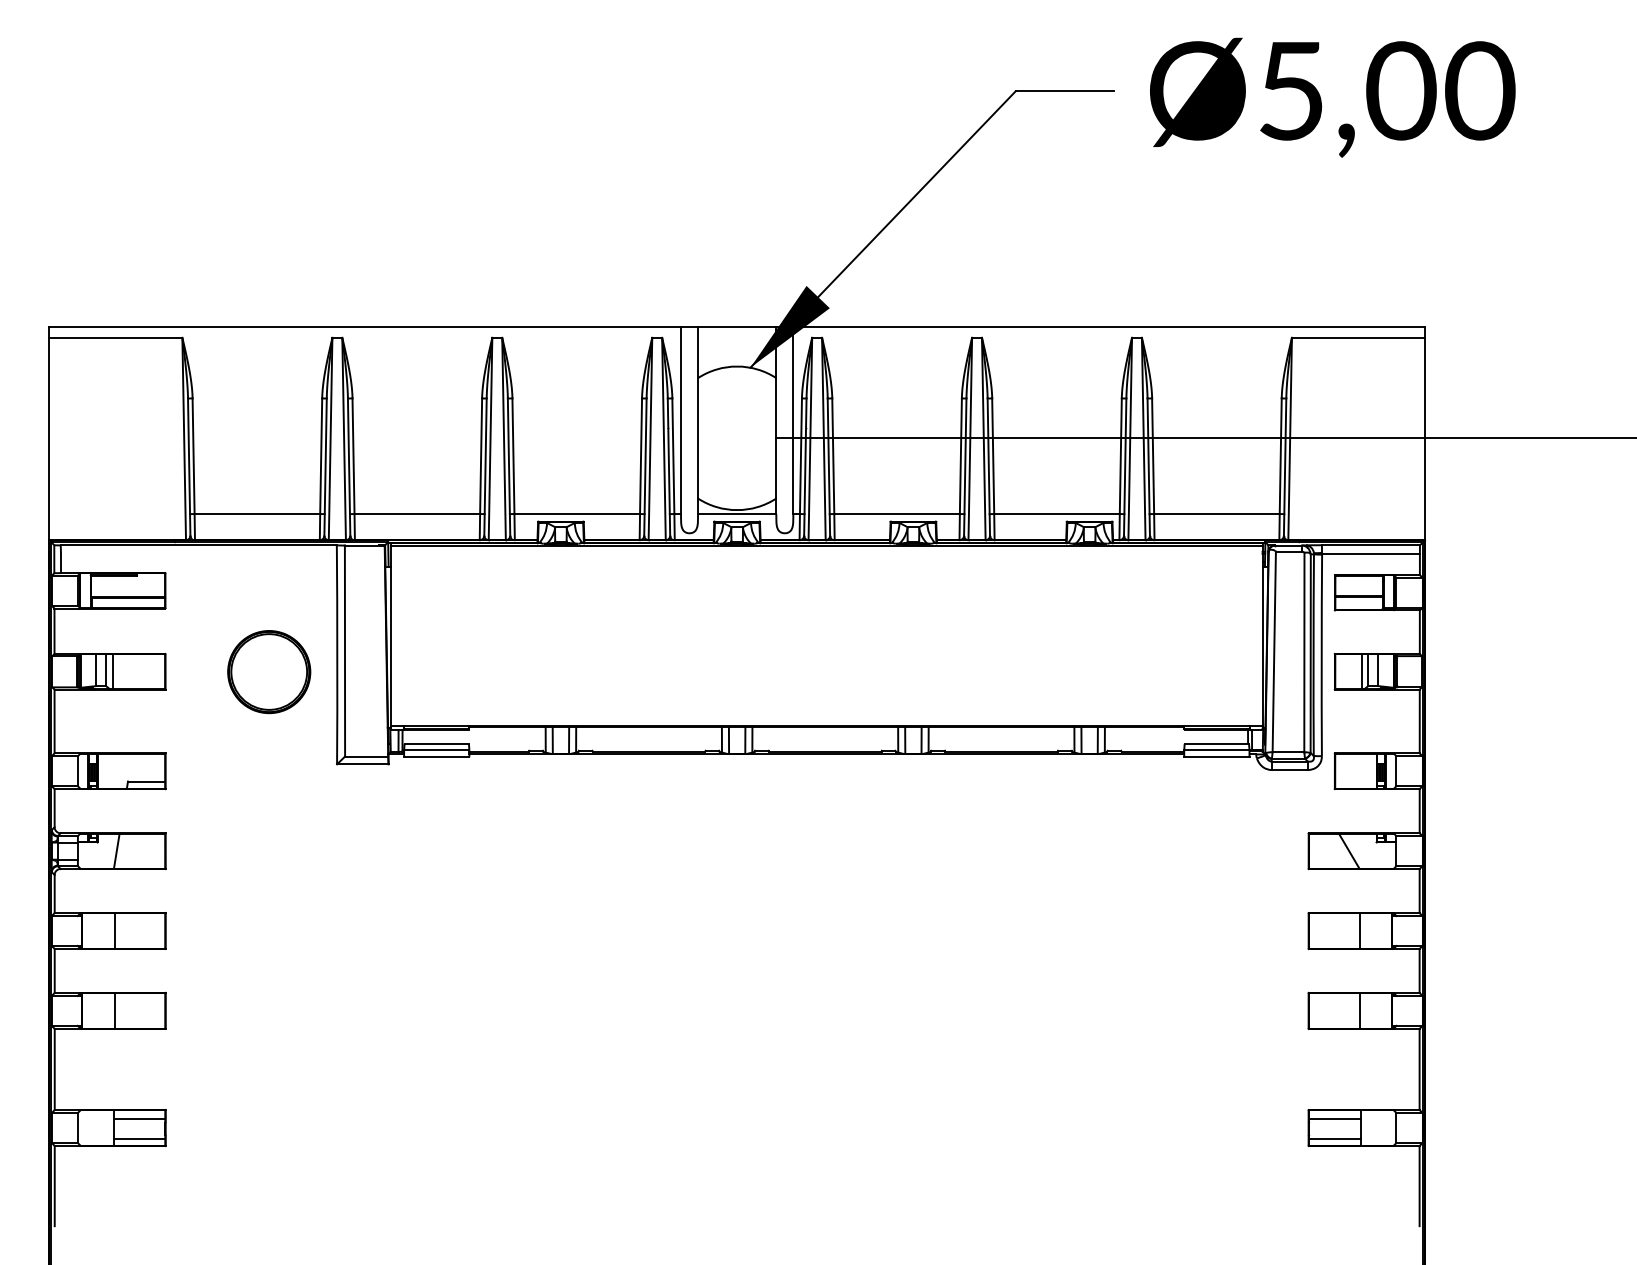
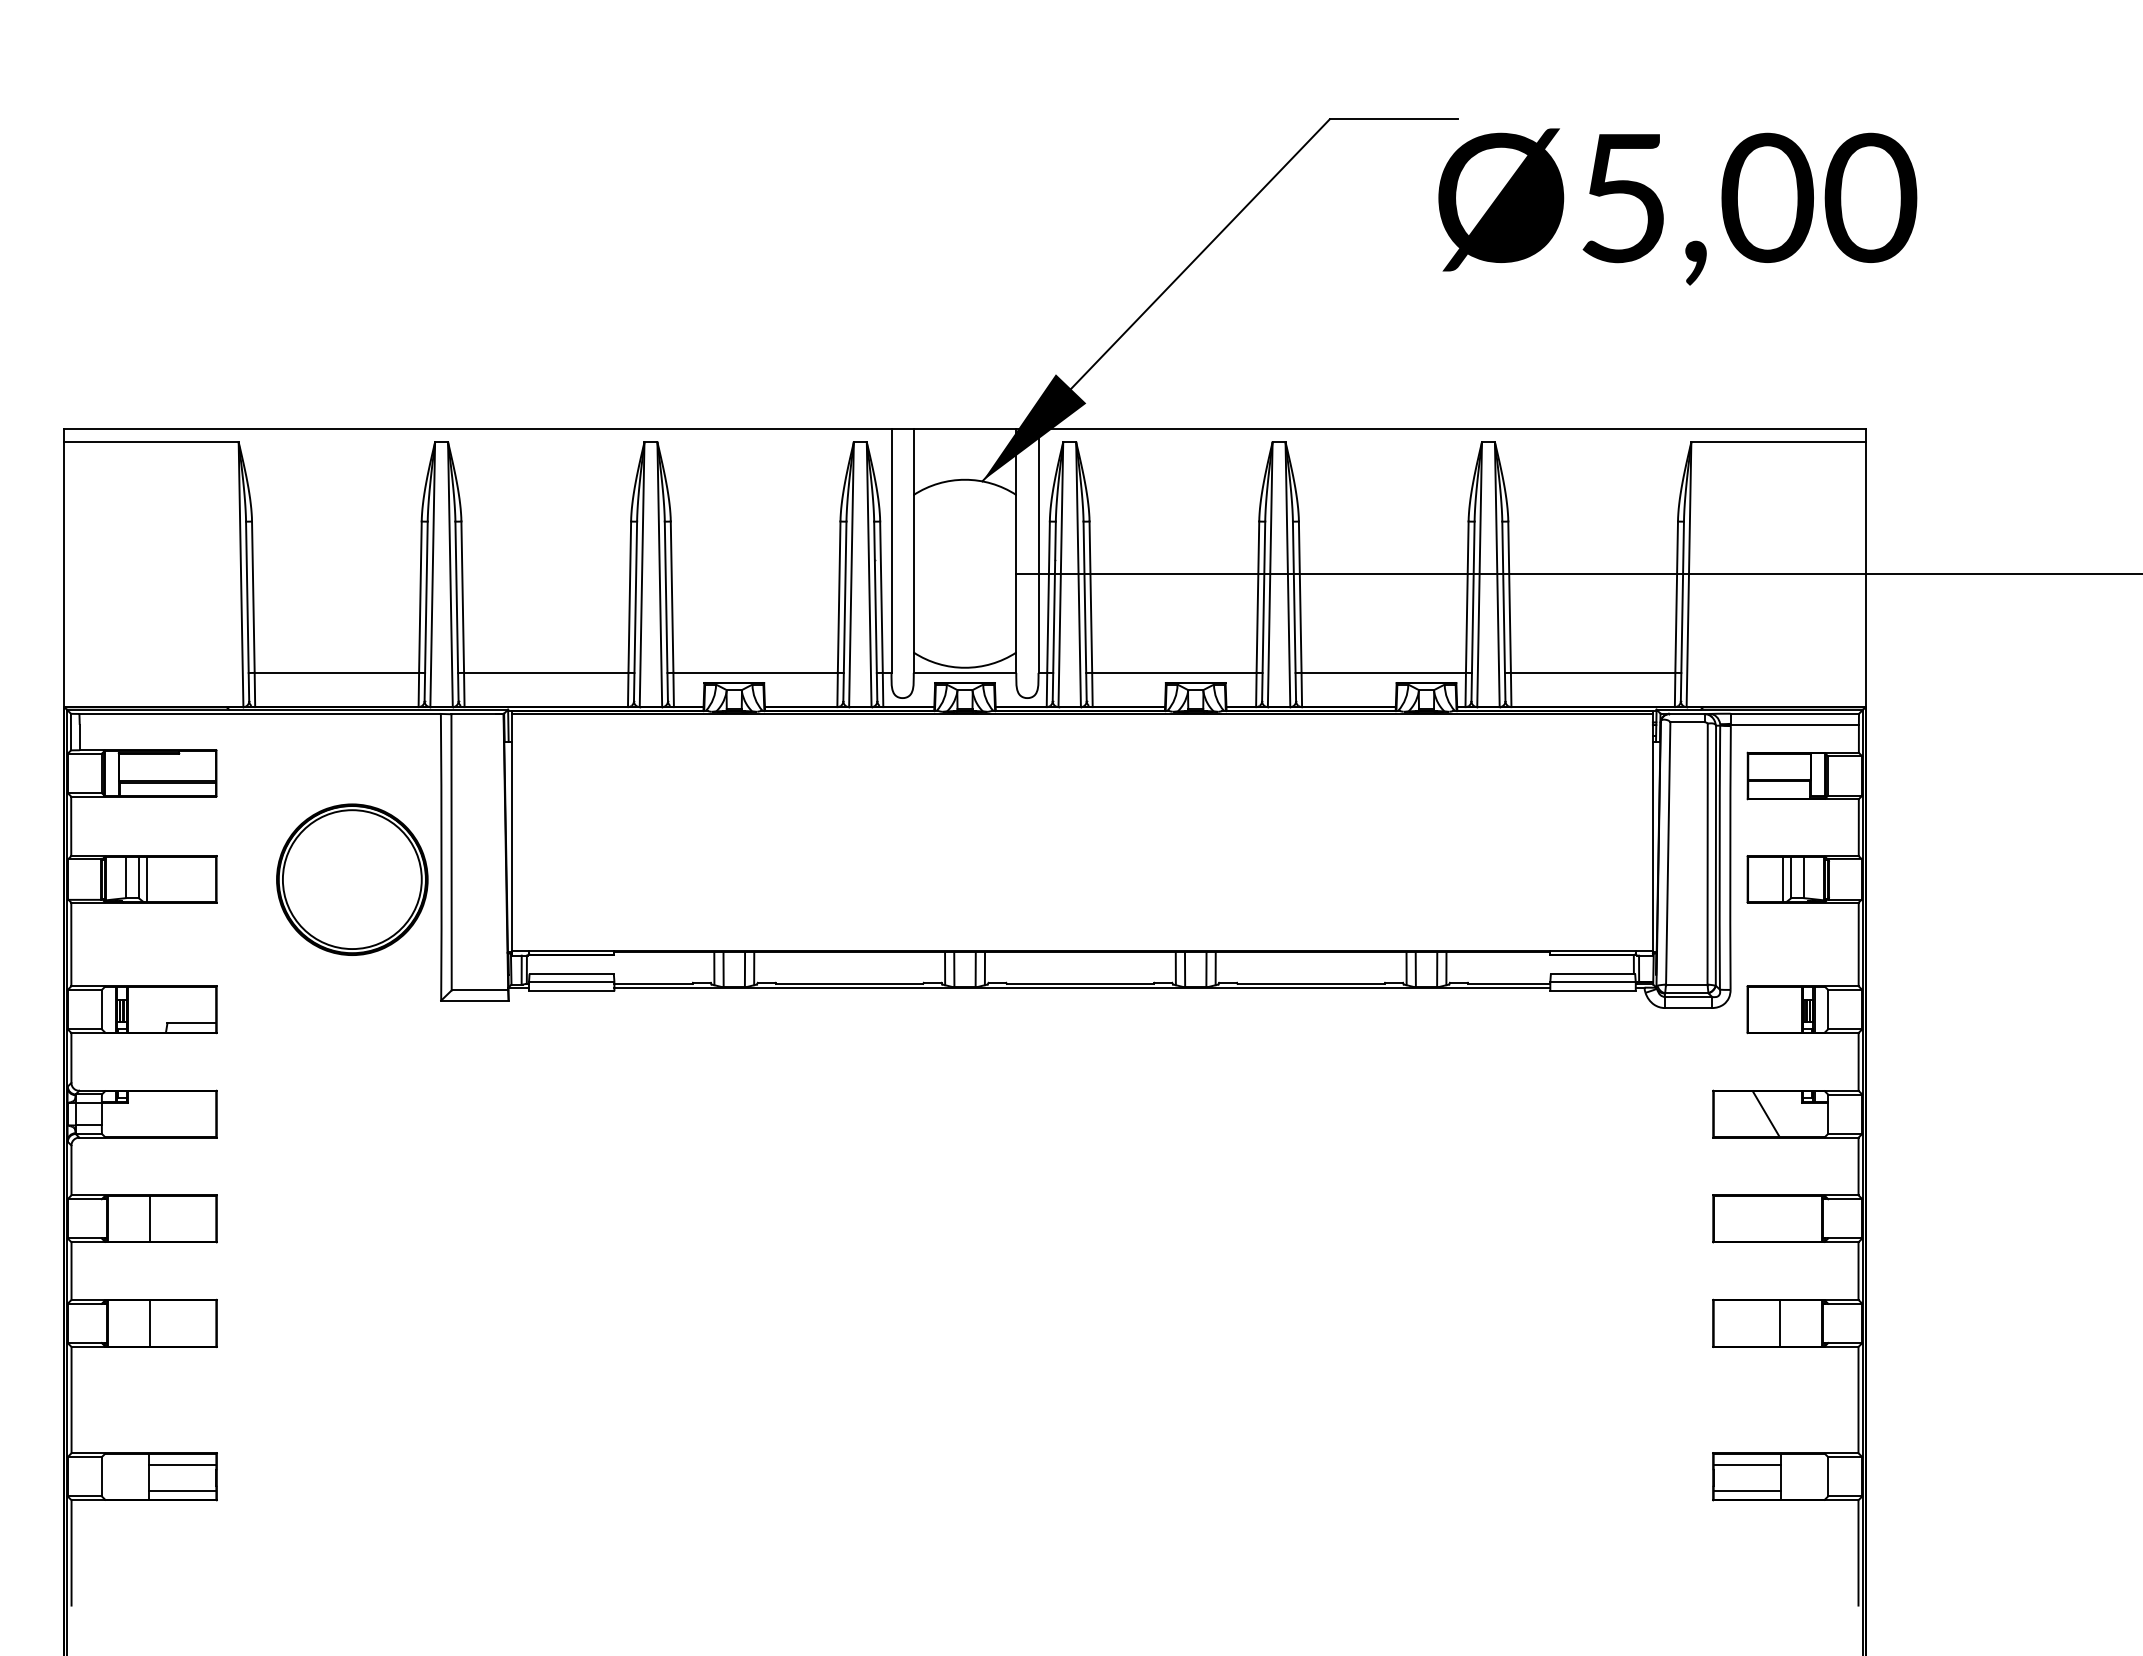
text: (1332, 97) -> (1677, 206), moved
part: (269, 671) -> (352, 879), size x1.4
line: (116, 851) -> (152, 1114), removed
line: (1360, 930) -> (1780, 1218), removed

